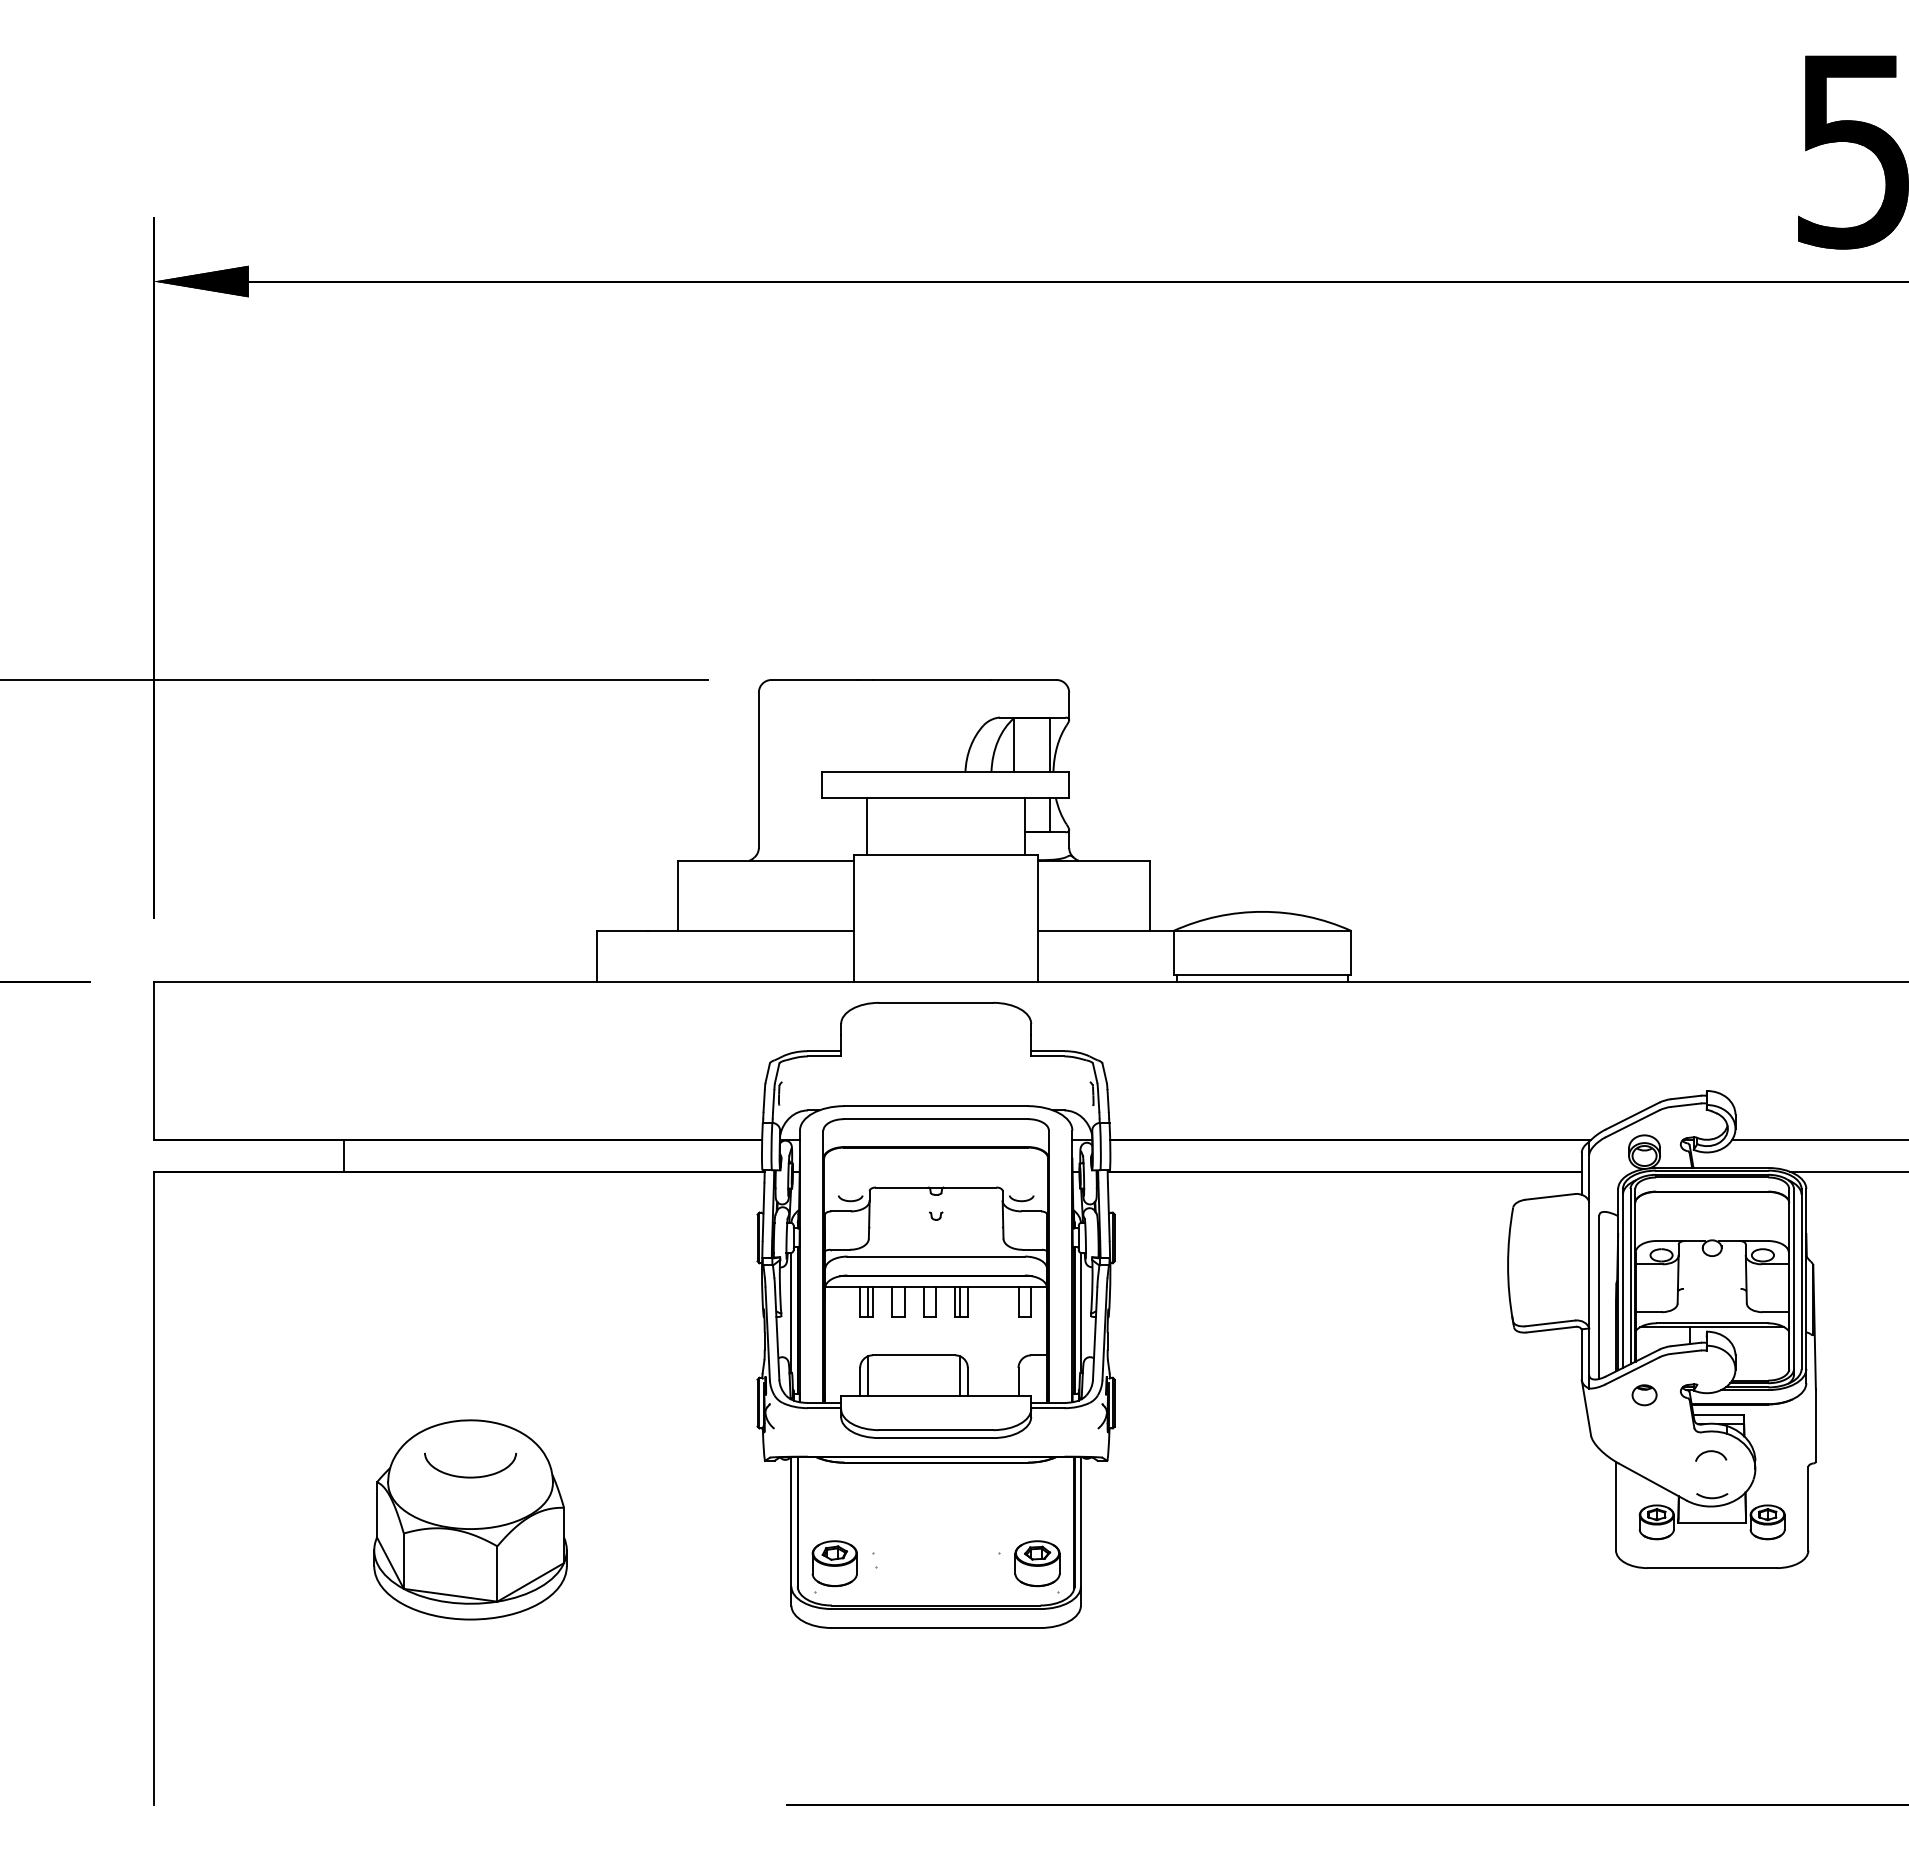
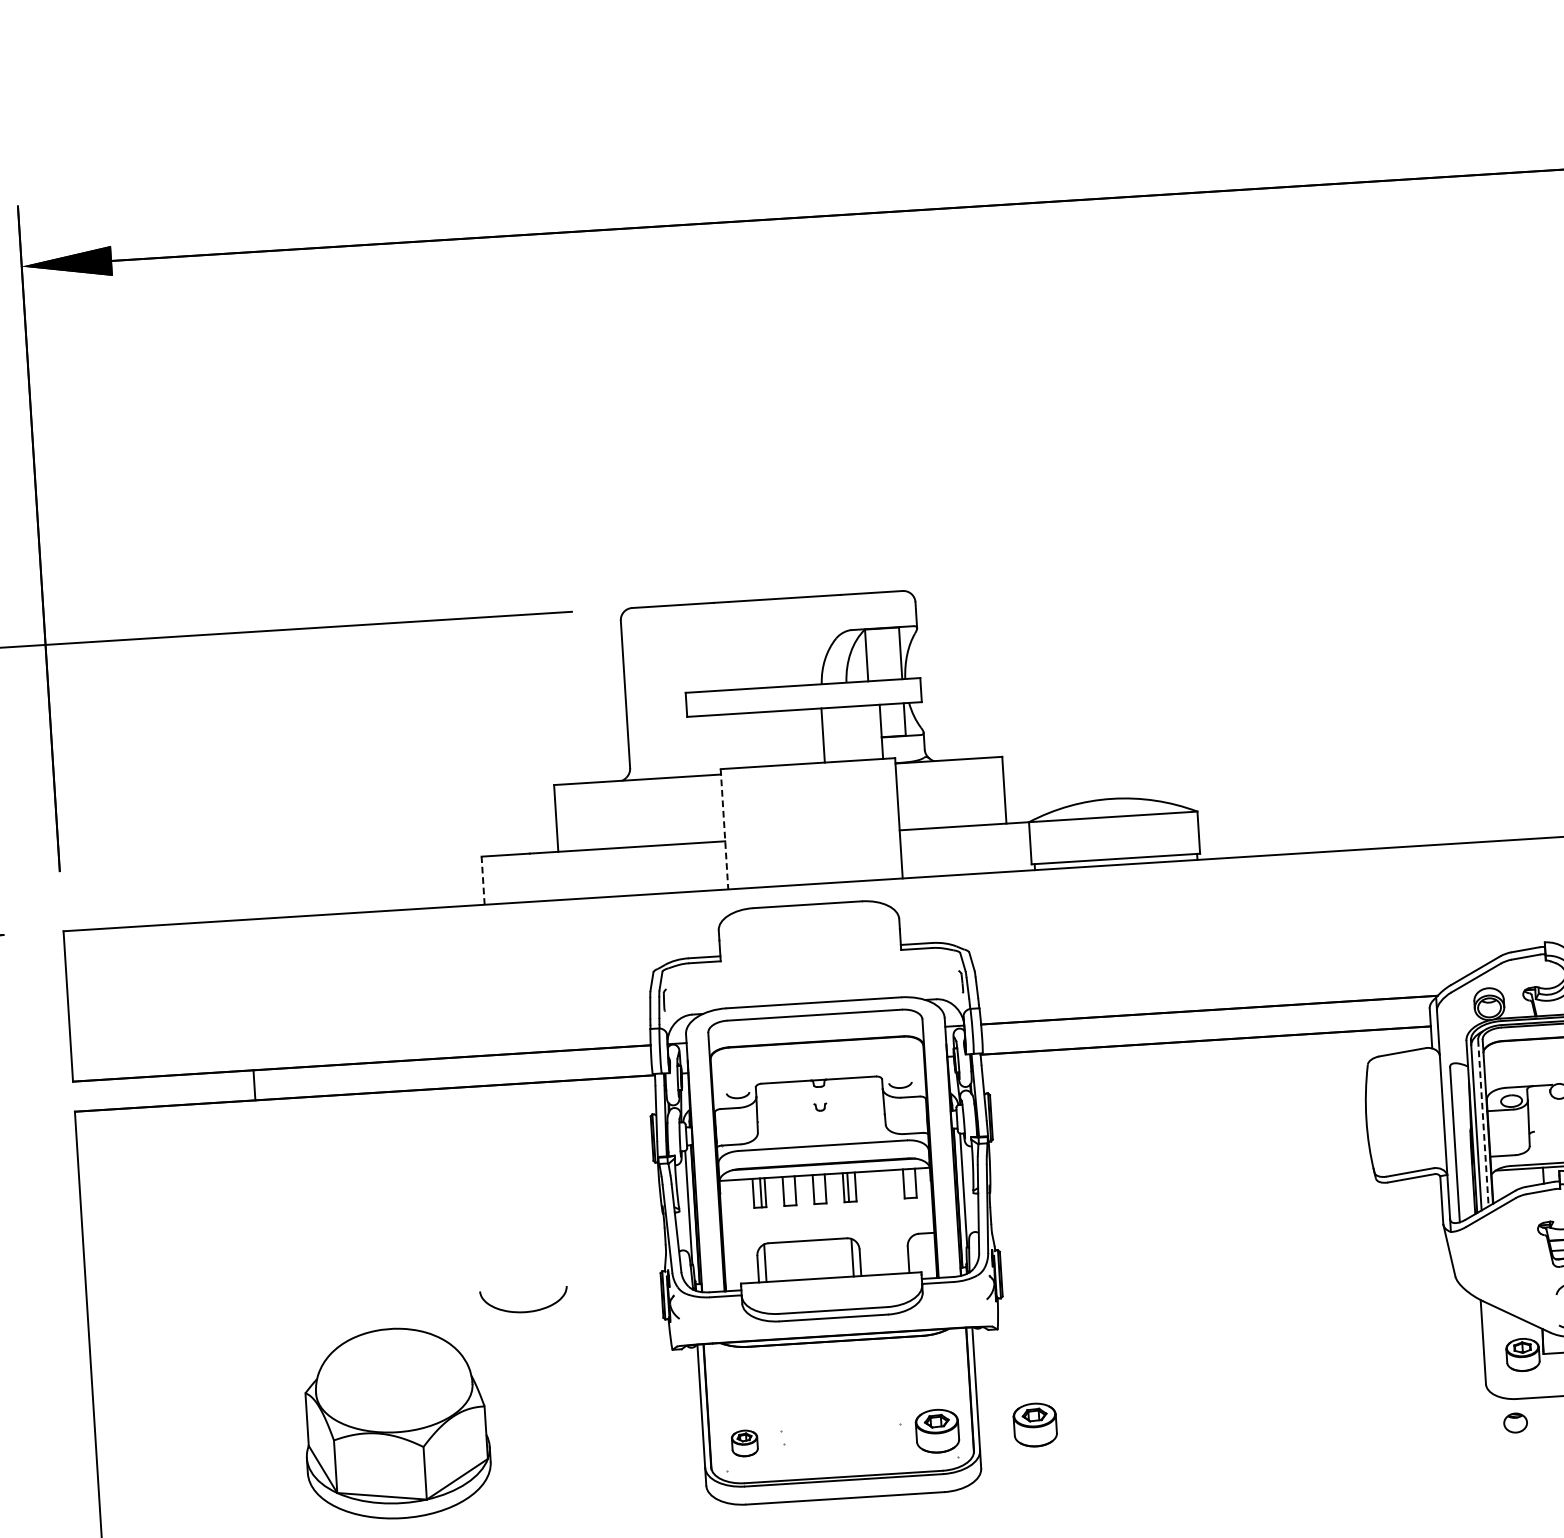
line: (866, 825) -> (823, 734), moved
line: (853, 918) -> (724, 829), solid -> dashed
line: (597, 955) -> (483, 880), solid -> dashed
line: (1630, 1276) -> (1483, 1123), solid -> dashed
part: (1644, 1395) -> (1515, 1423), moved
curve: (470, 1476) -> (524, 1311), moved
part: (834, 1563) -> (744, 1443), size x0.6
part: (1140, 1563) -> (1035, 1424), added

